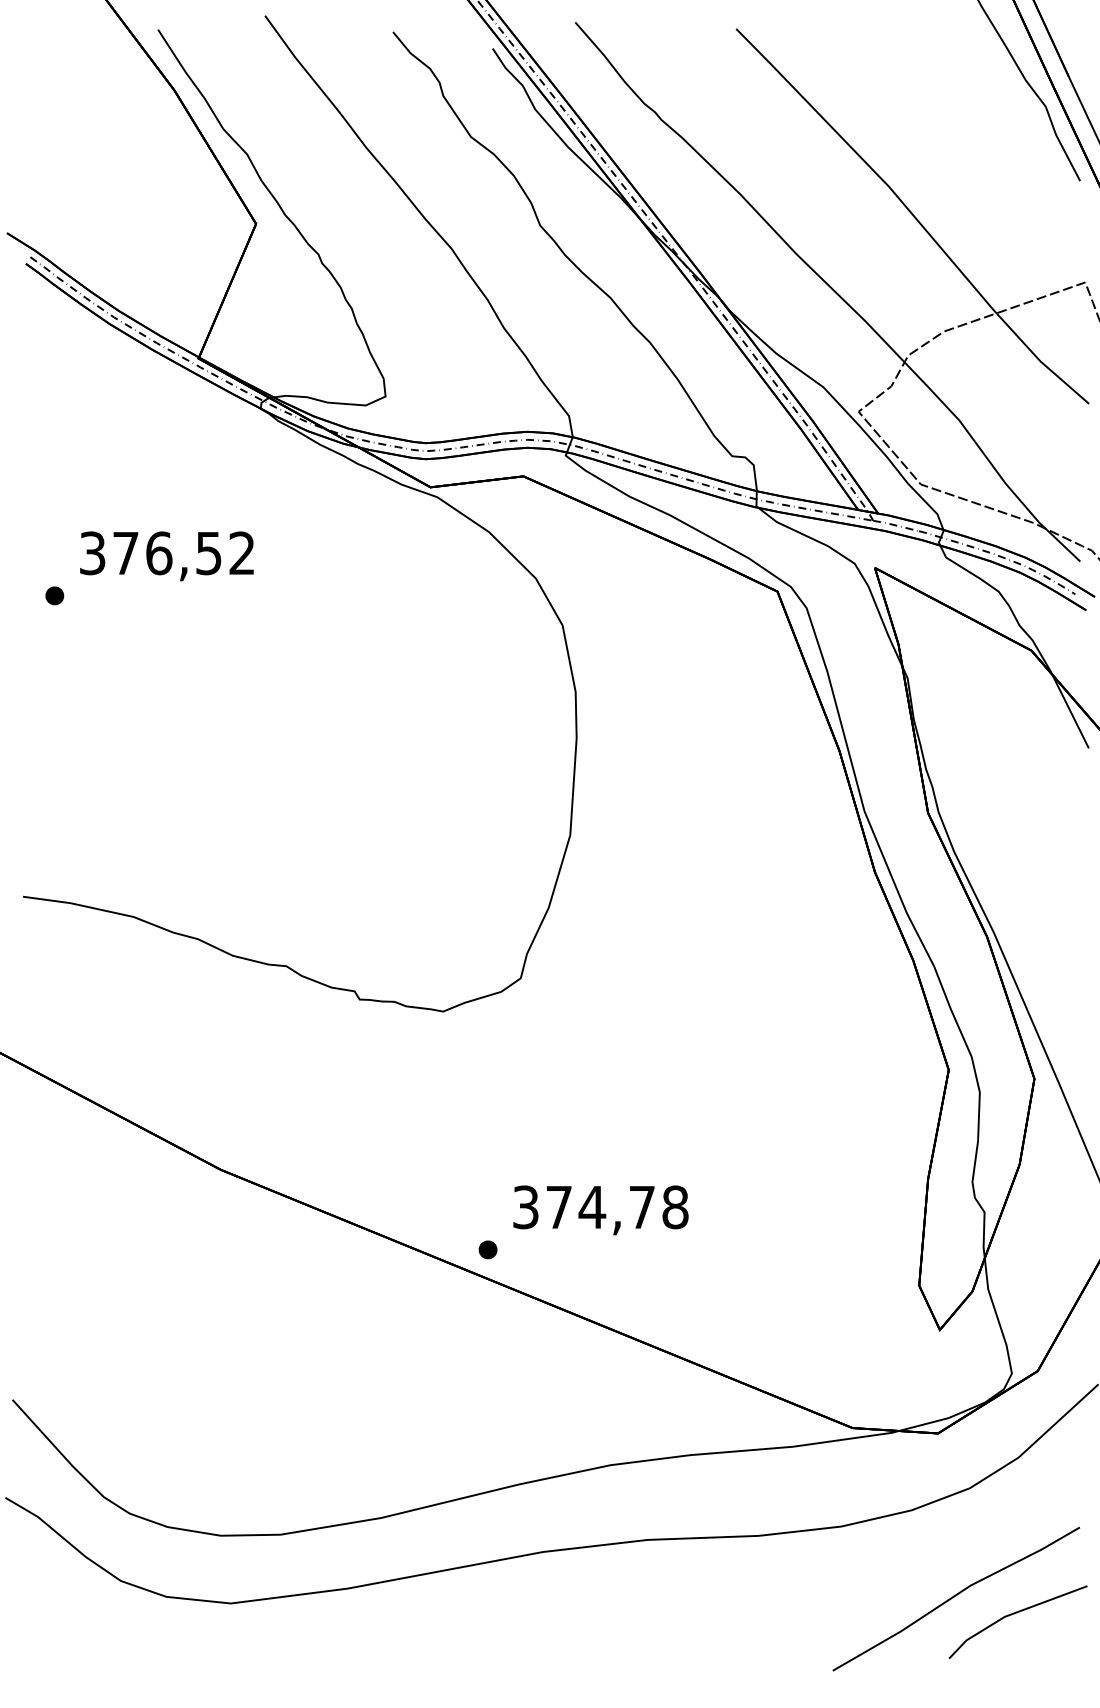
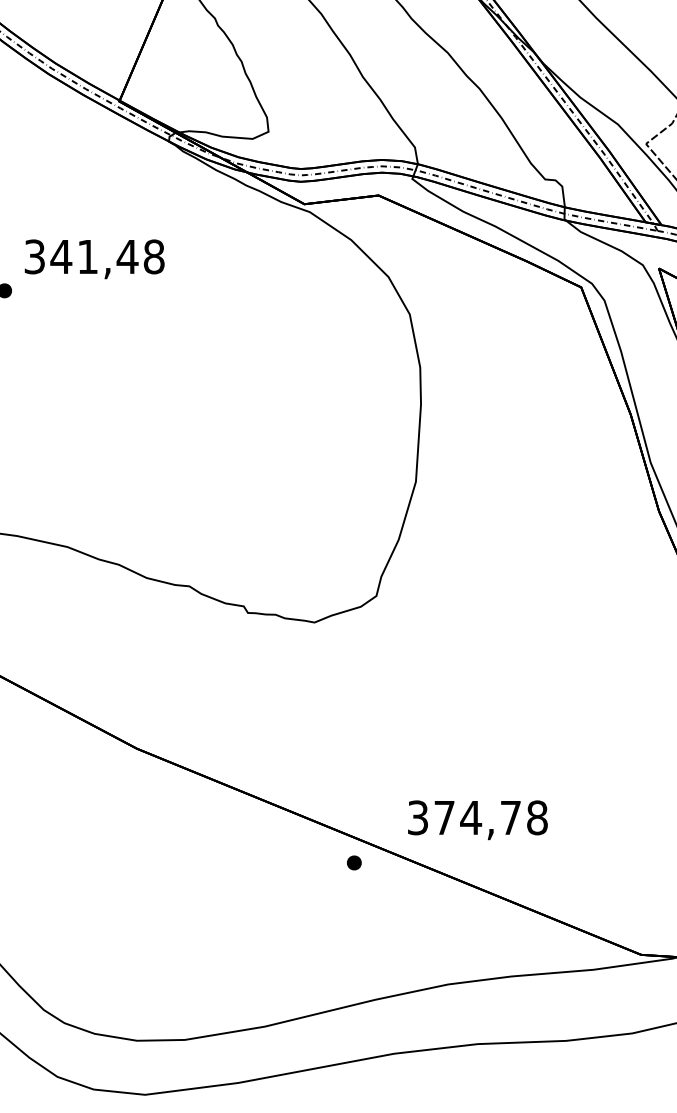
text: (183, 553) -> (107, 257), 376,52 -> 341,48
text: (600, 1210) -> (477, 820), moved
part: (487, 1249) -> (353, 862), moved

